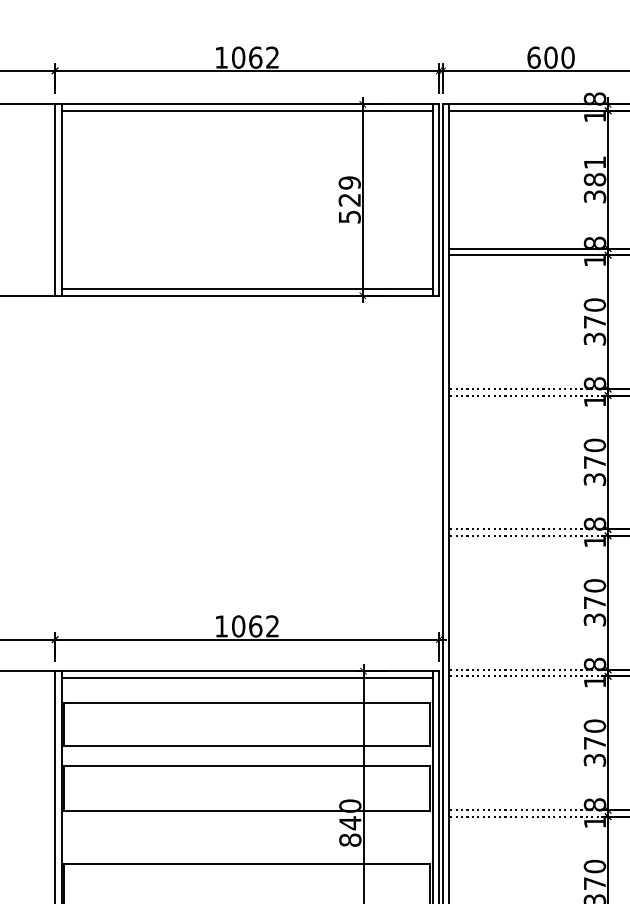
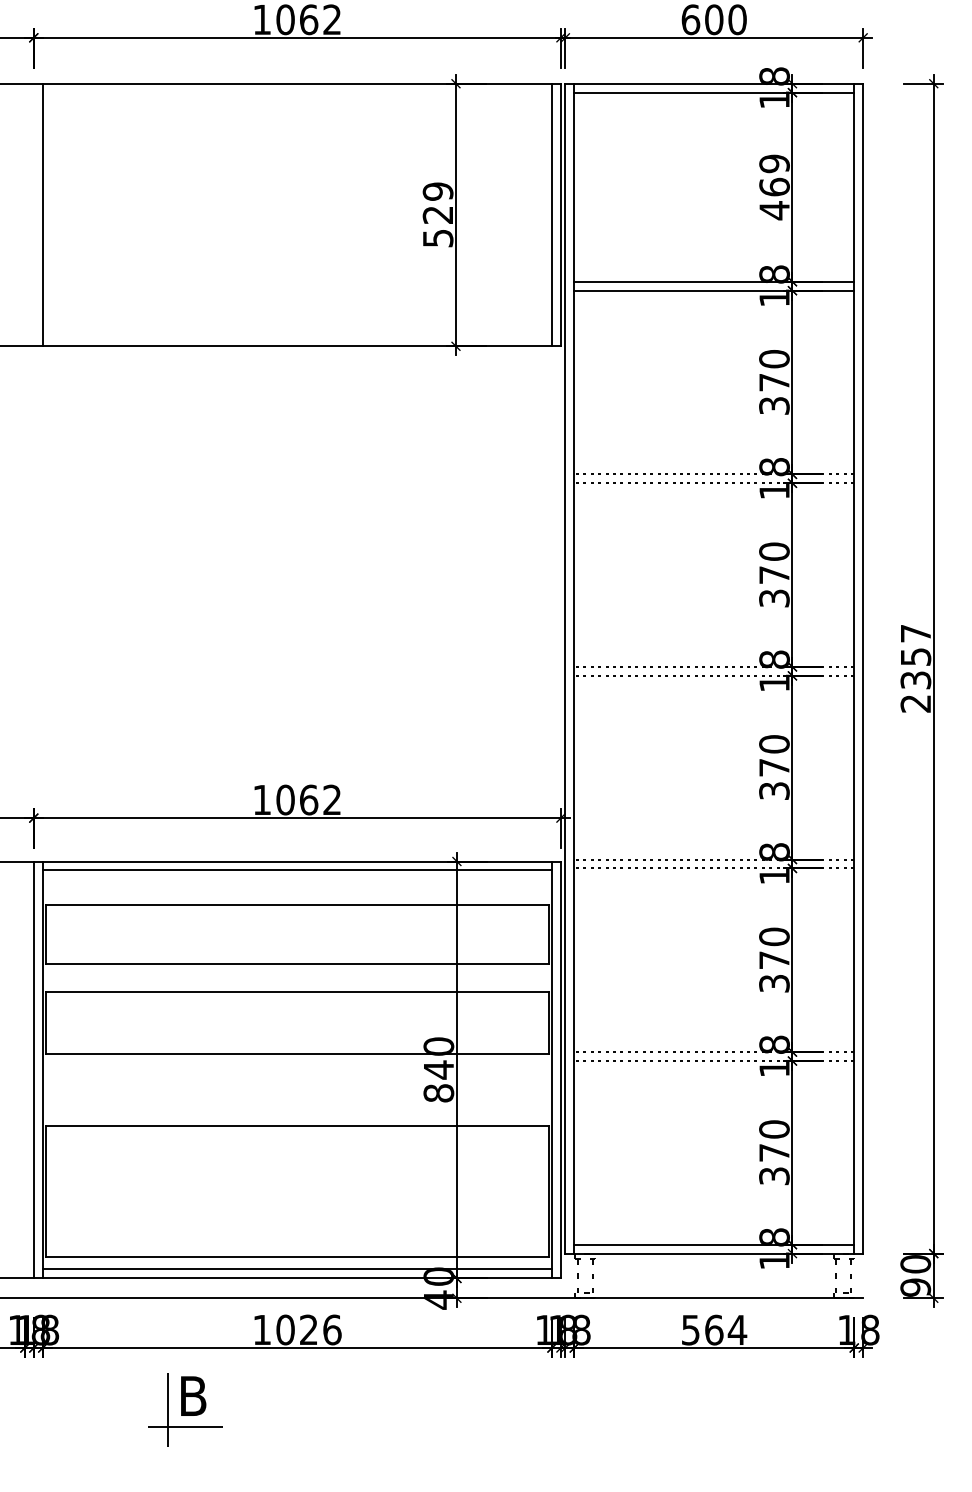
line: (246, 110) -> (296, 92), removed
text: (594, 179) -> (774, 187), 381 -> 469
line: (54, 199) -> (33, 214), removed
line: (246, 289) -> (296, 337), removed

